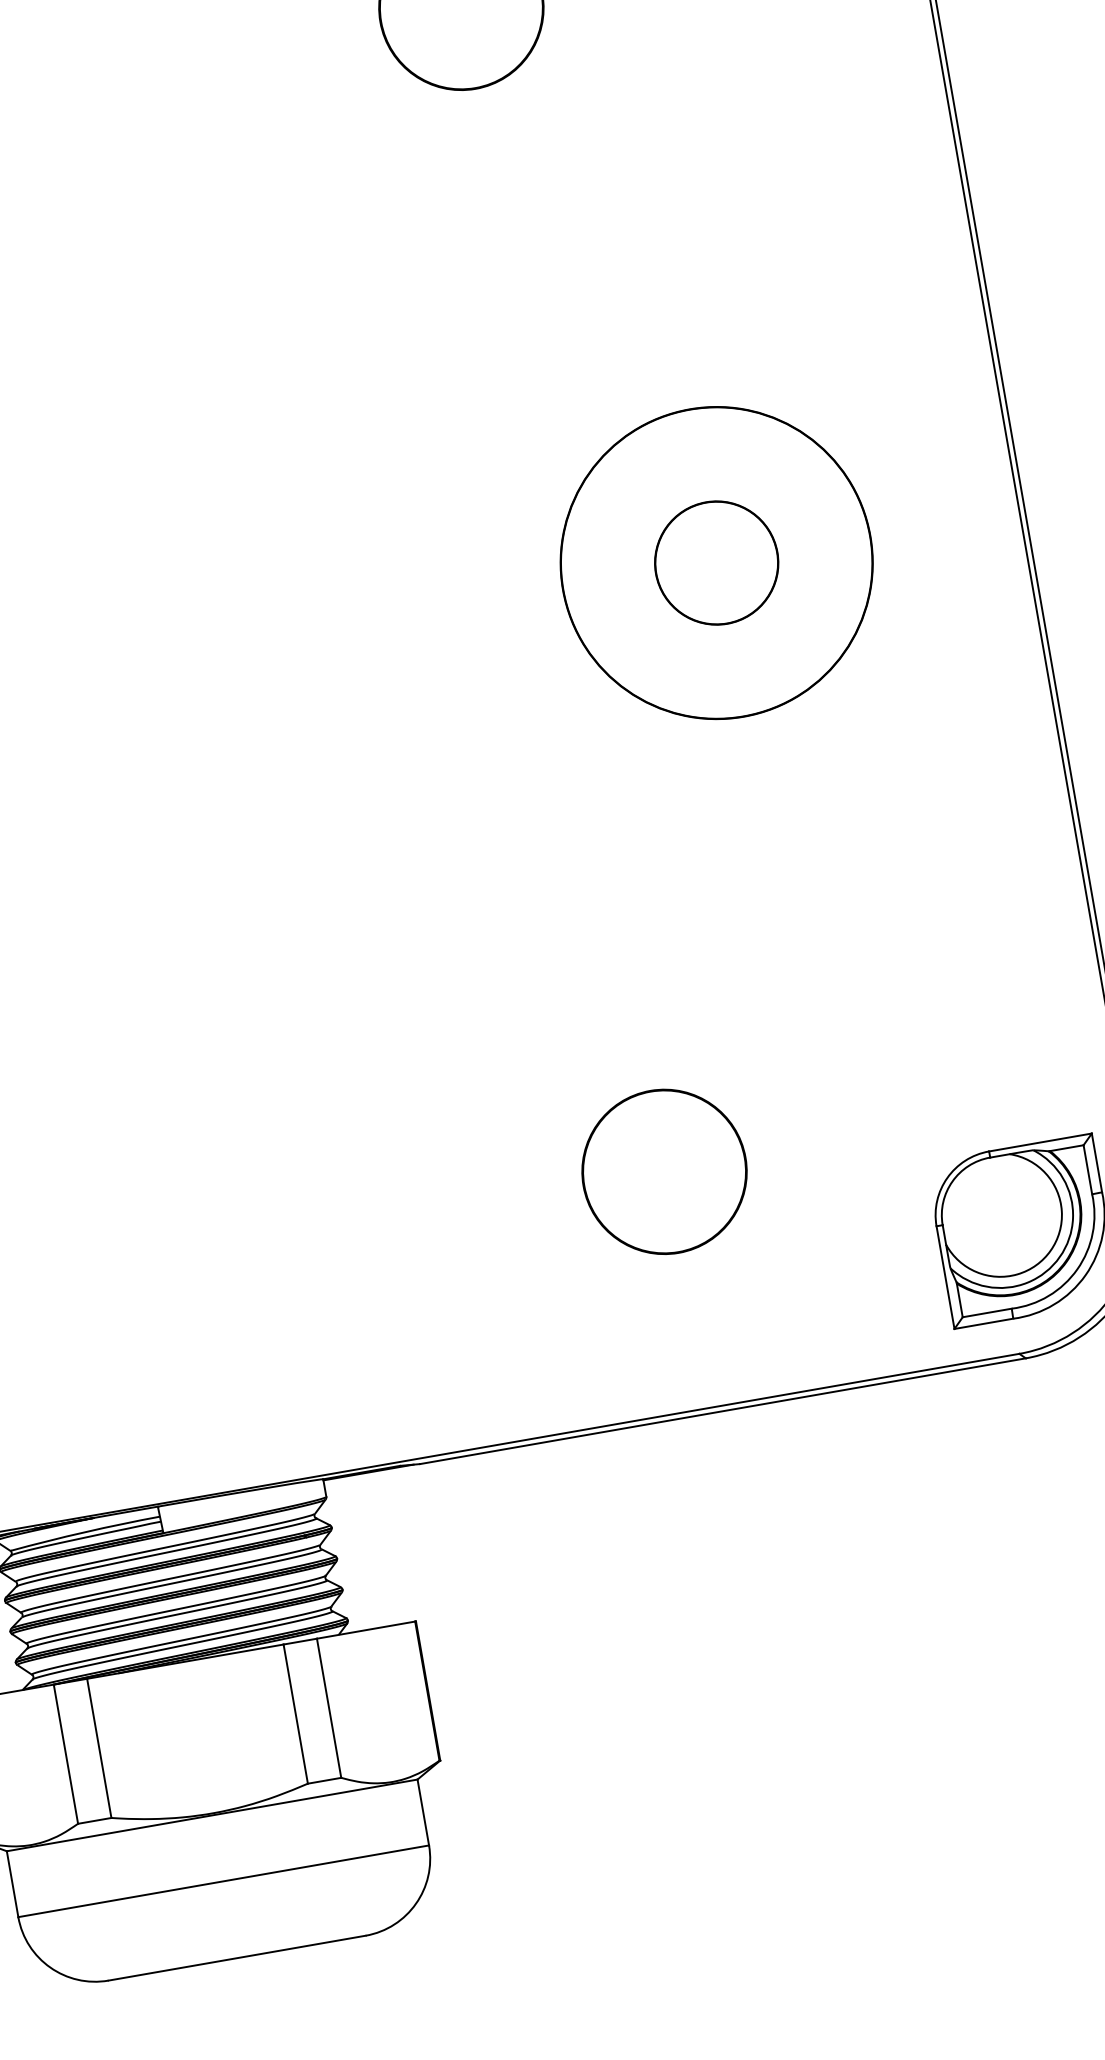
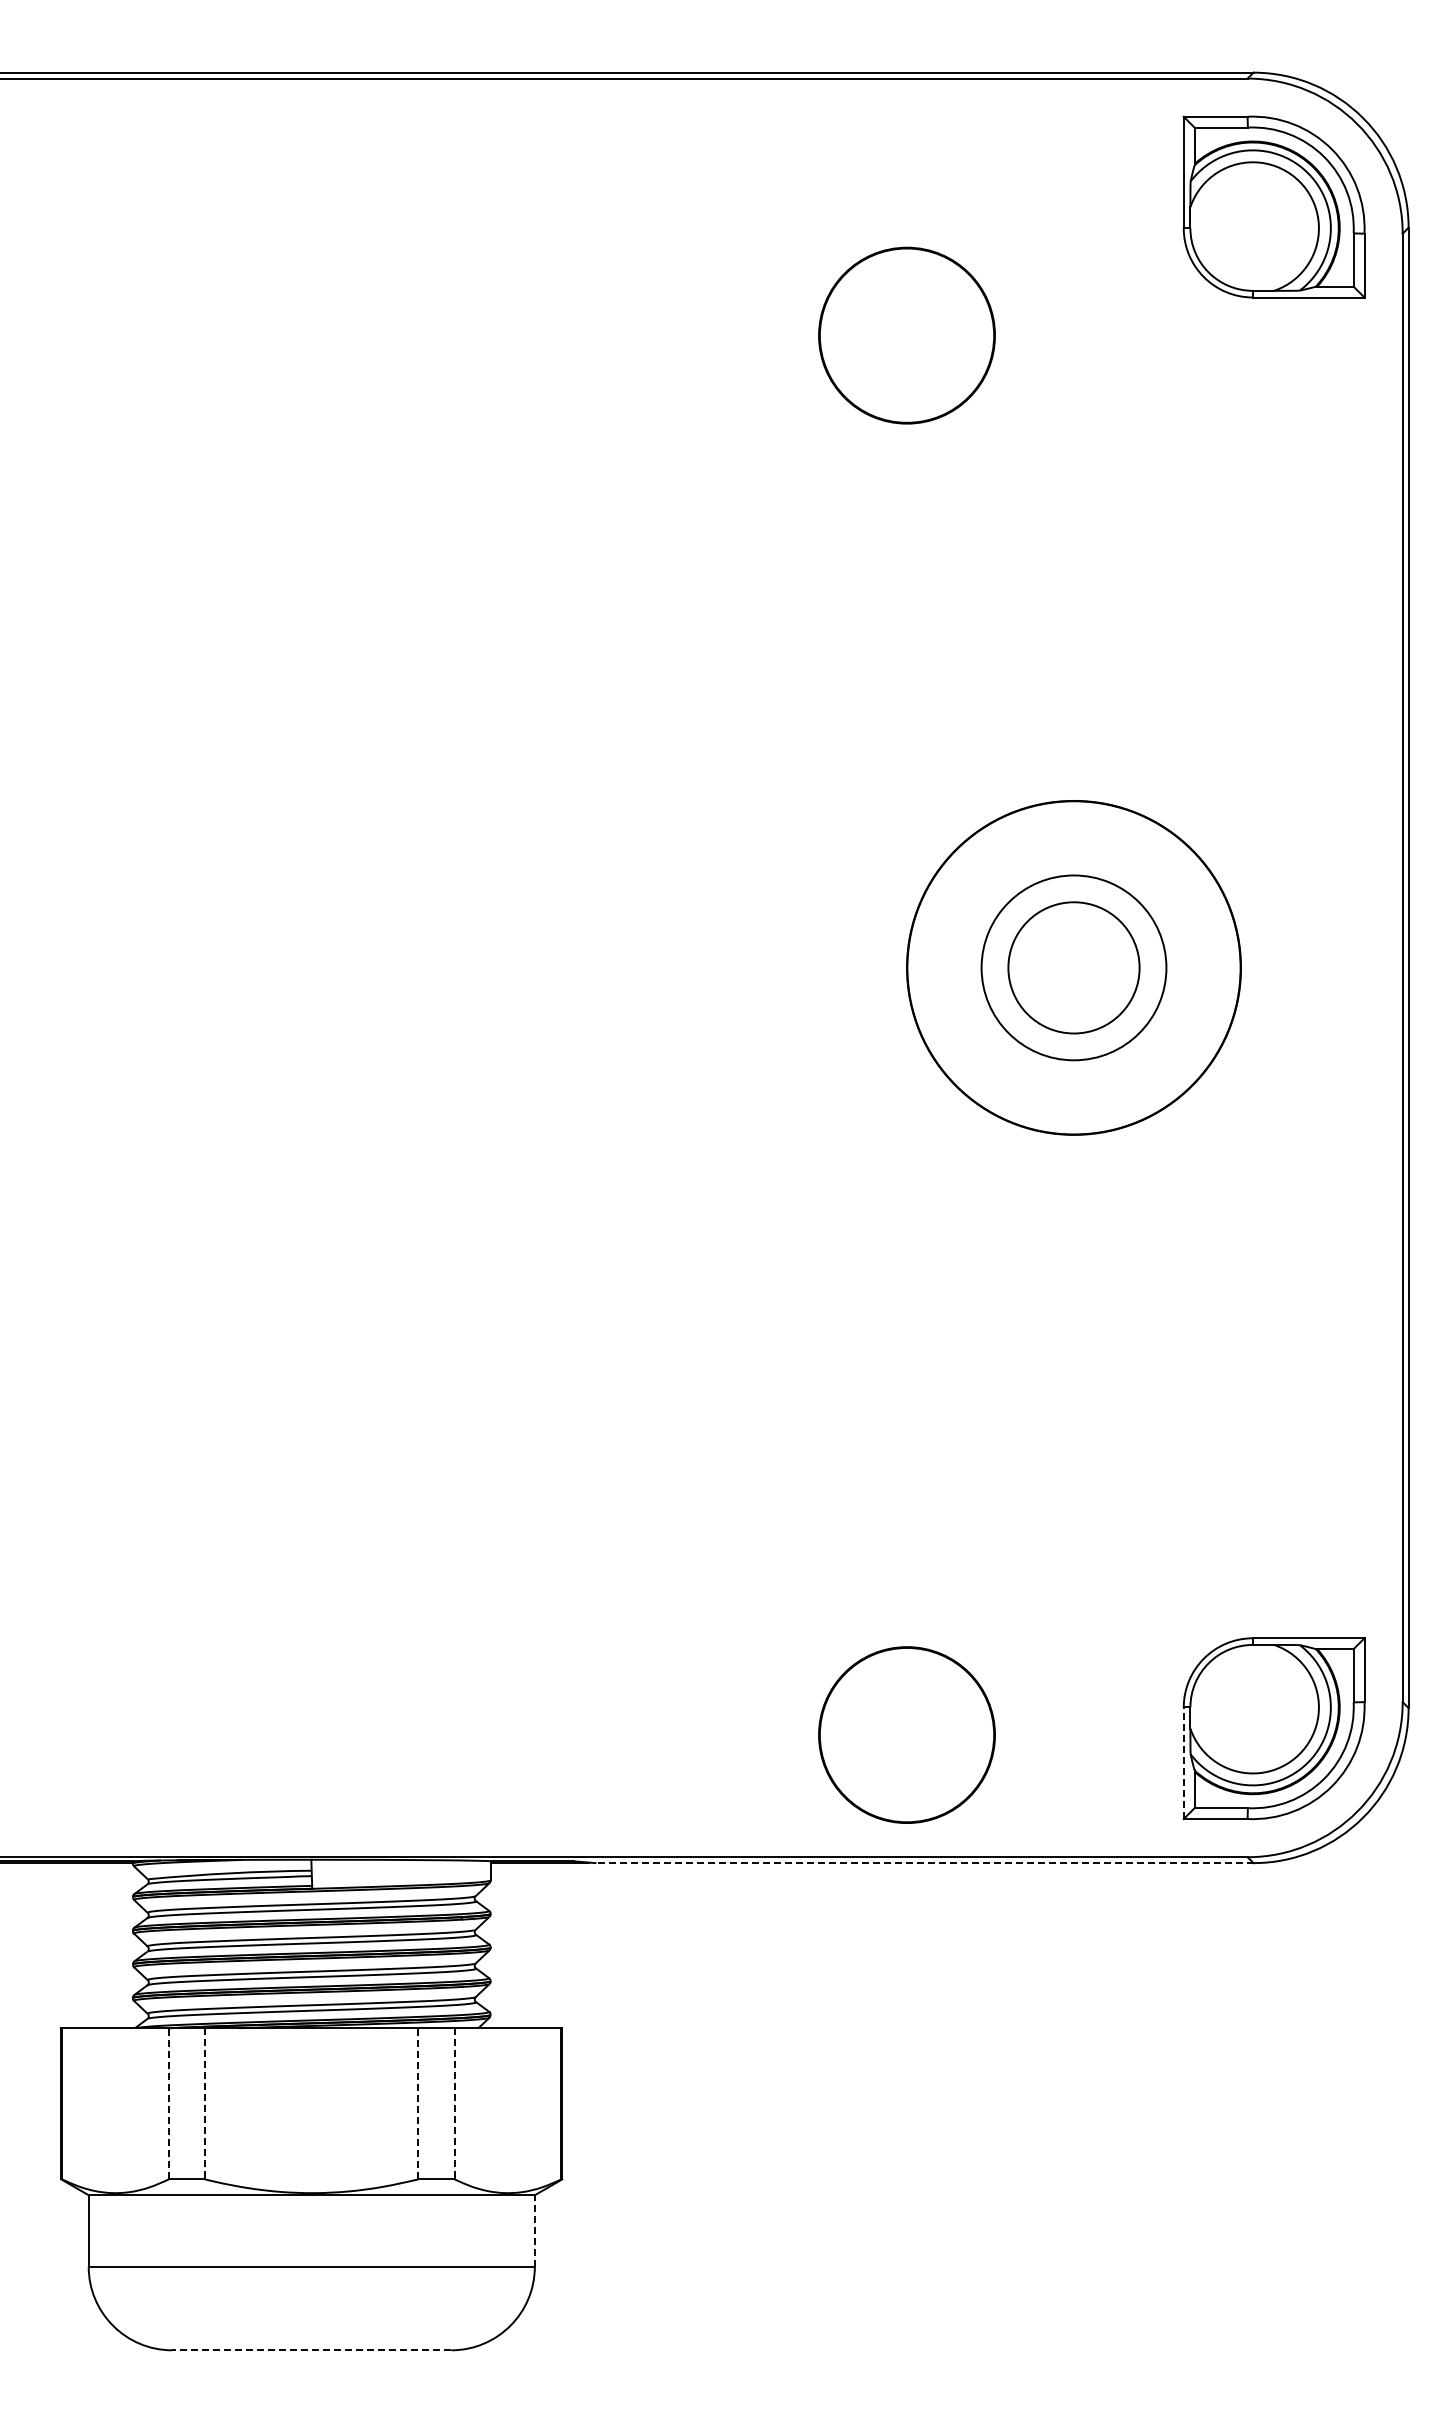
circle: (717, 562) -> (1074, 967), size x1.4
circle: (663, 1171) -> (906, 1734), moved
line: (945, 1277) -> (1183, 1763), solid -> dashed
line: (722, 1411) -> (924, 1863), solid -> dashed
line: (328, 1708) -> (454, 2103), solid -> dashed
line: (295, 1713) -> (418, 2103), solid -> dashed
line: (99, 1748) -> (205, 2103), solid -> dashed
line: (65, 1753) -> (168, 2103), solid -> dashed
line: (423, 1813) -> (534, 2231), solid -> dashed
line: (236, 1958) -> (311, 2350), solid -> dashed

